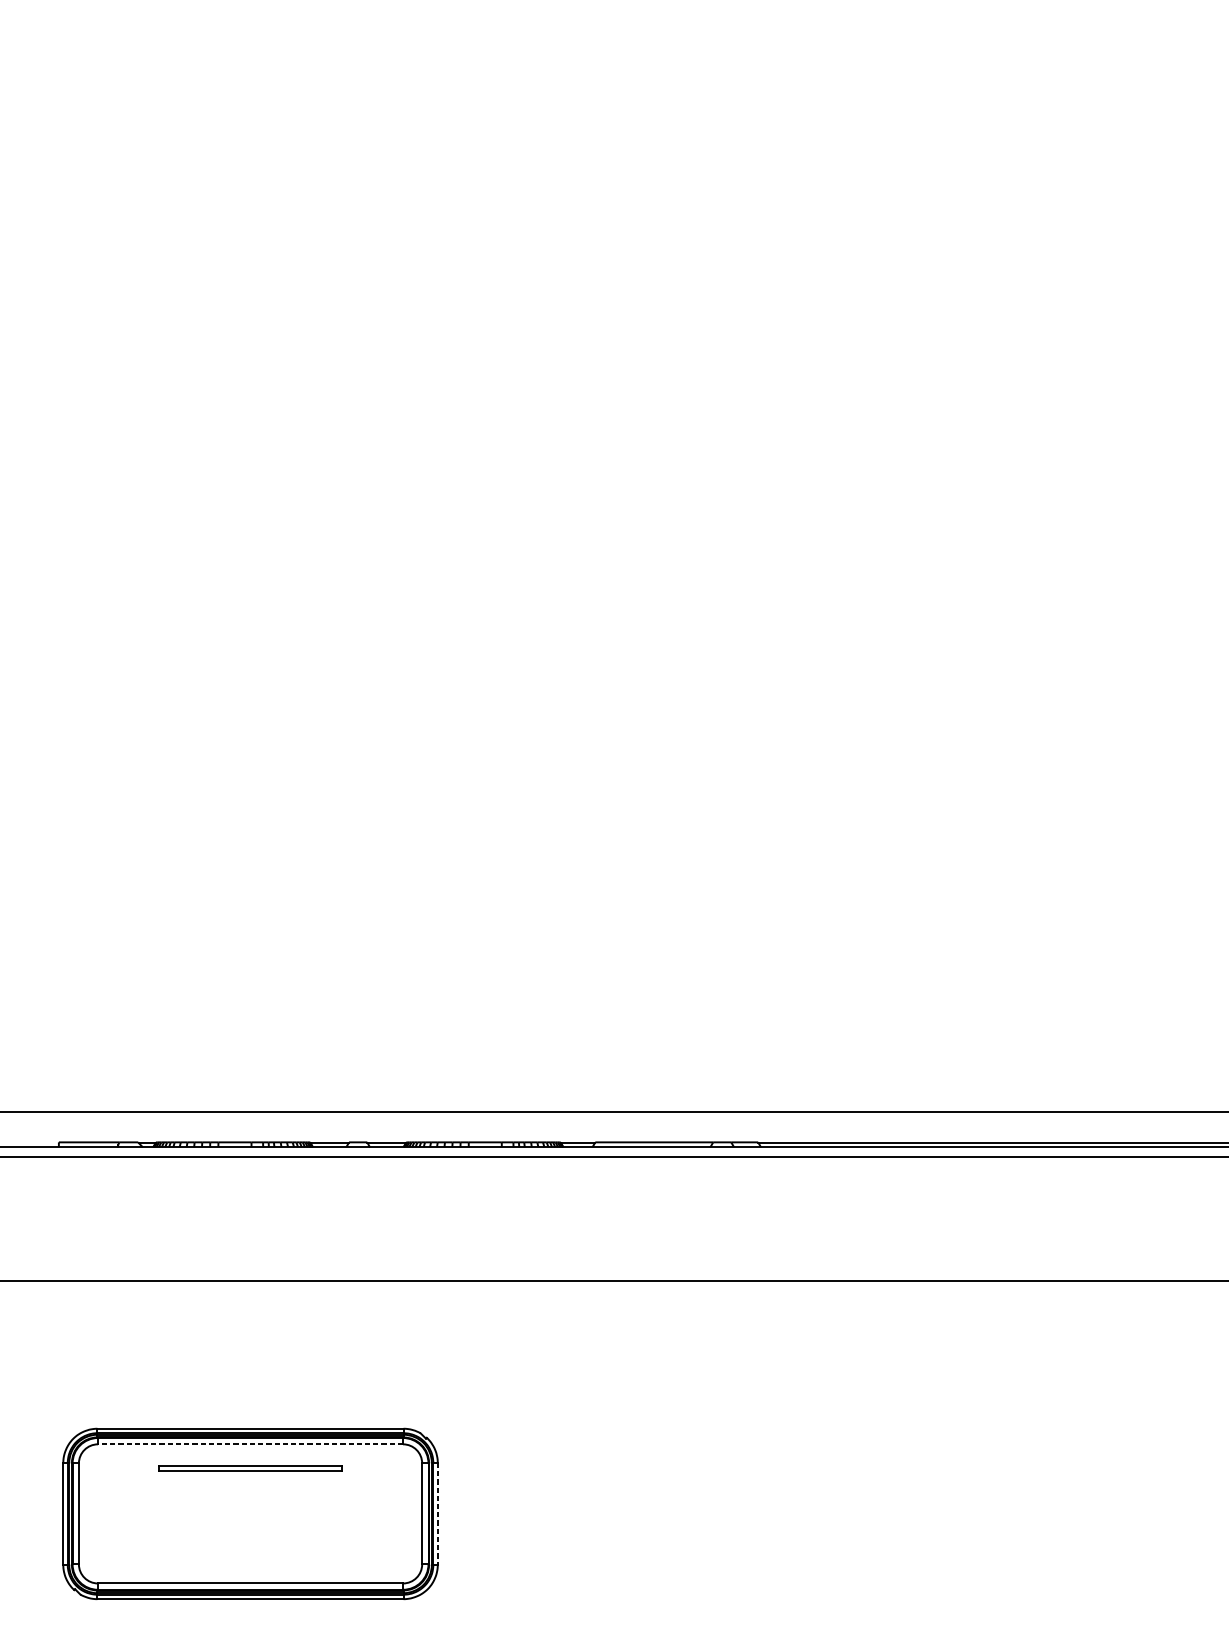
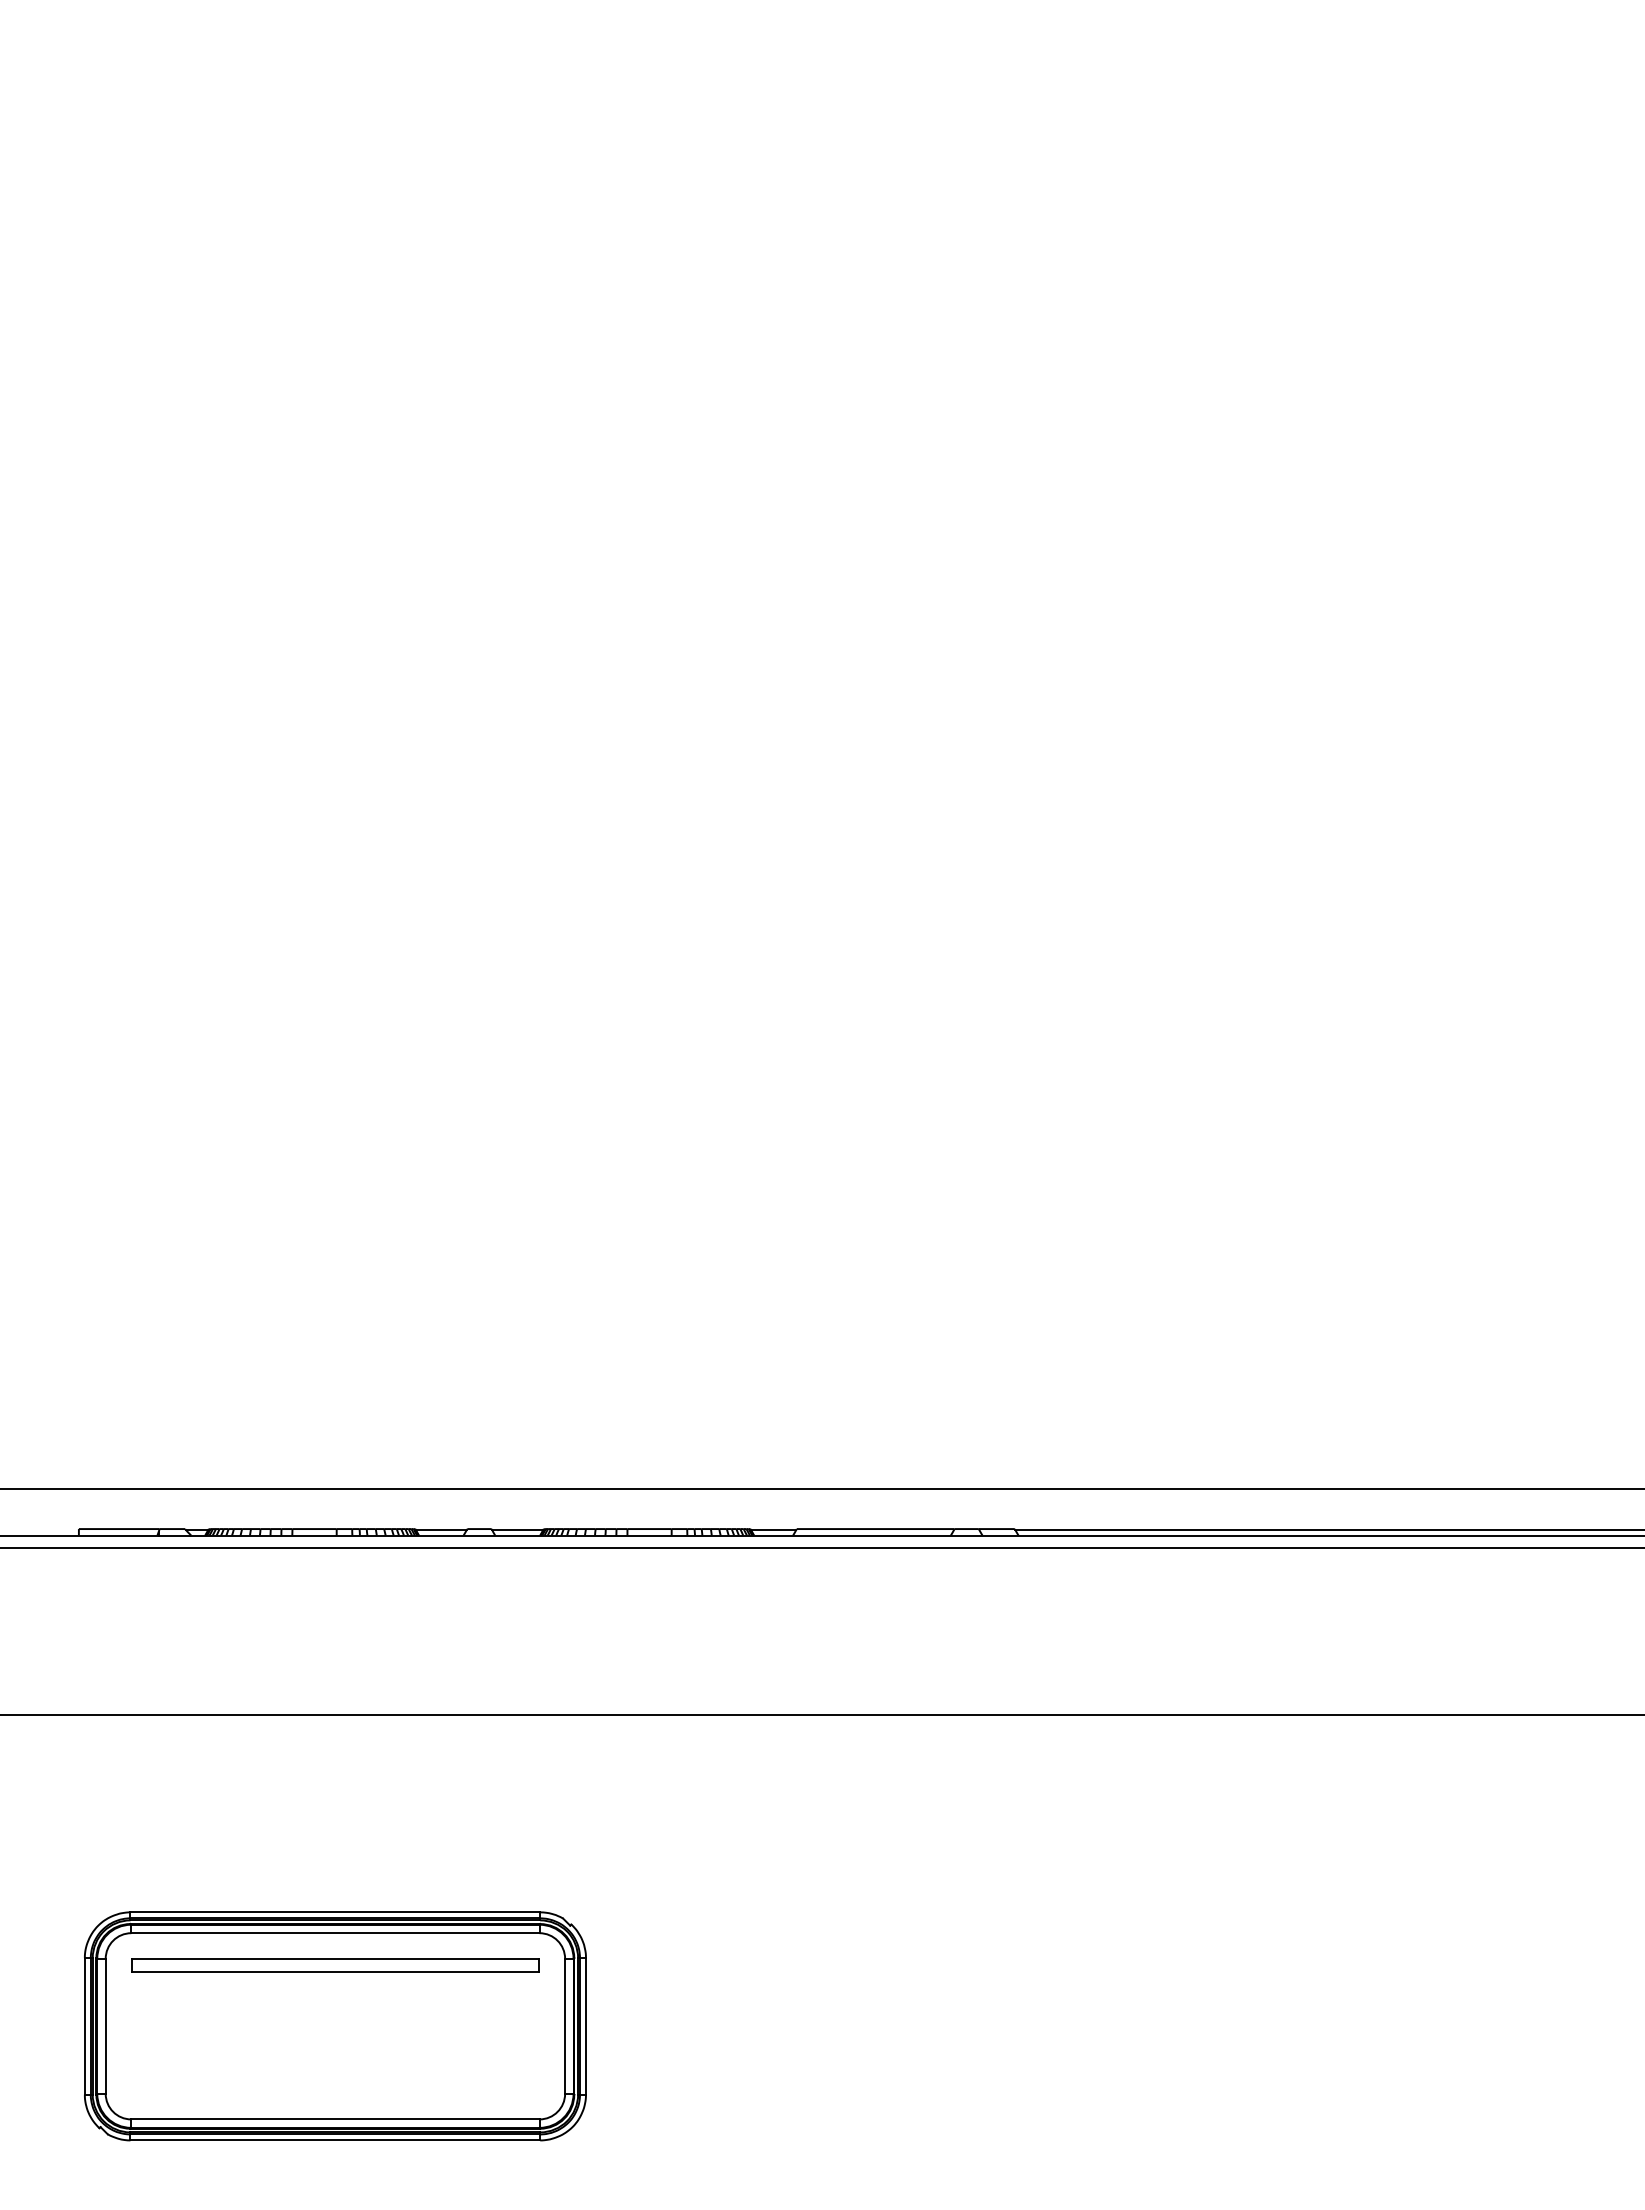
line: (249, 1444) -> (334, 1933), dashed -> solid
part: (250, 1468) -> (335, 1965), size x1.67
line: (437, 1514) -> (585, 2026), dashed -> solid

